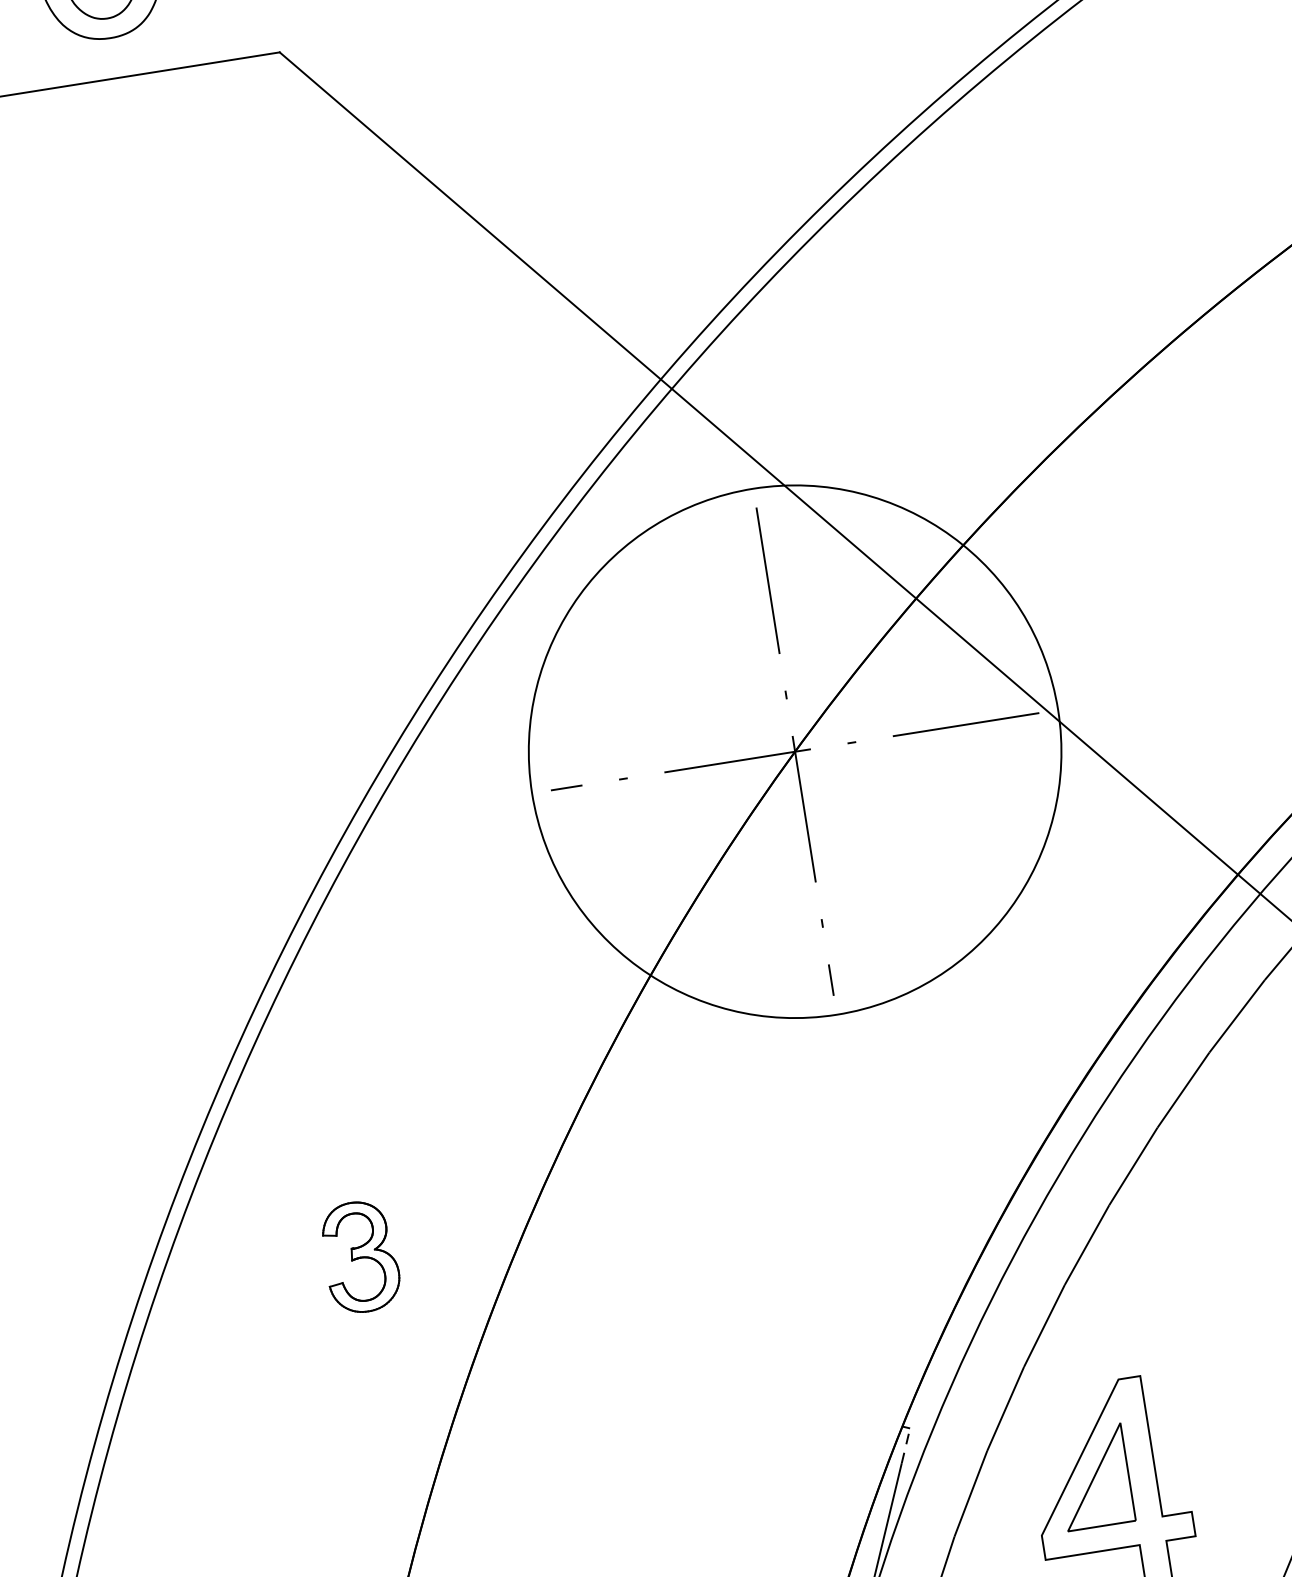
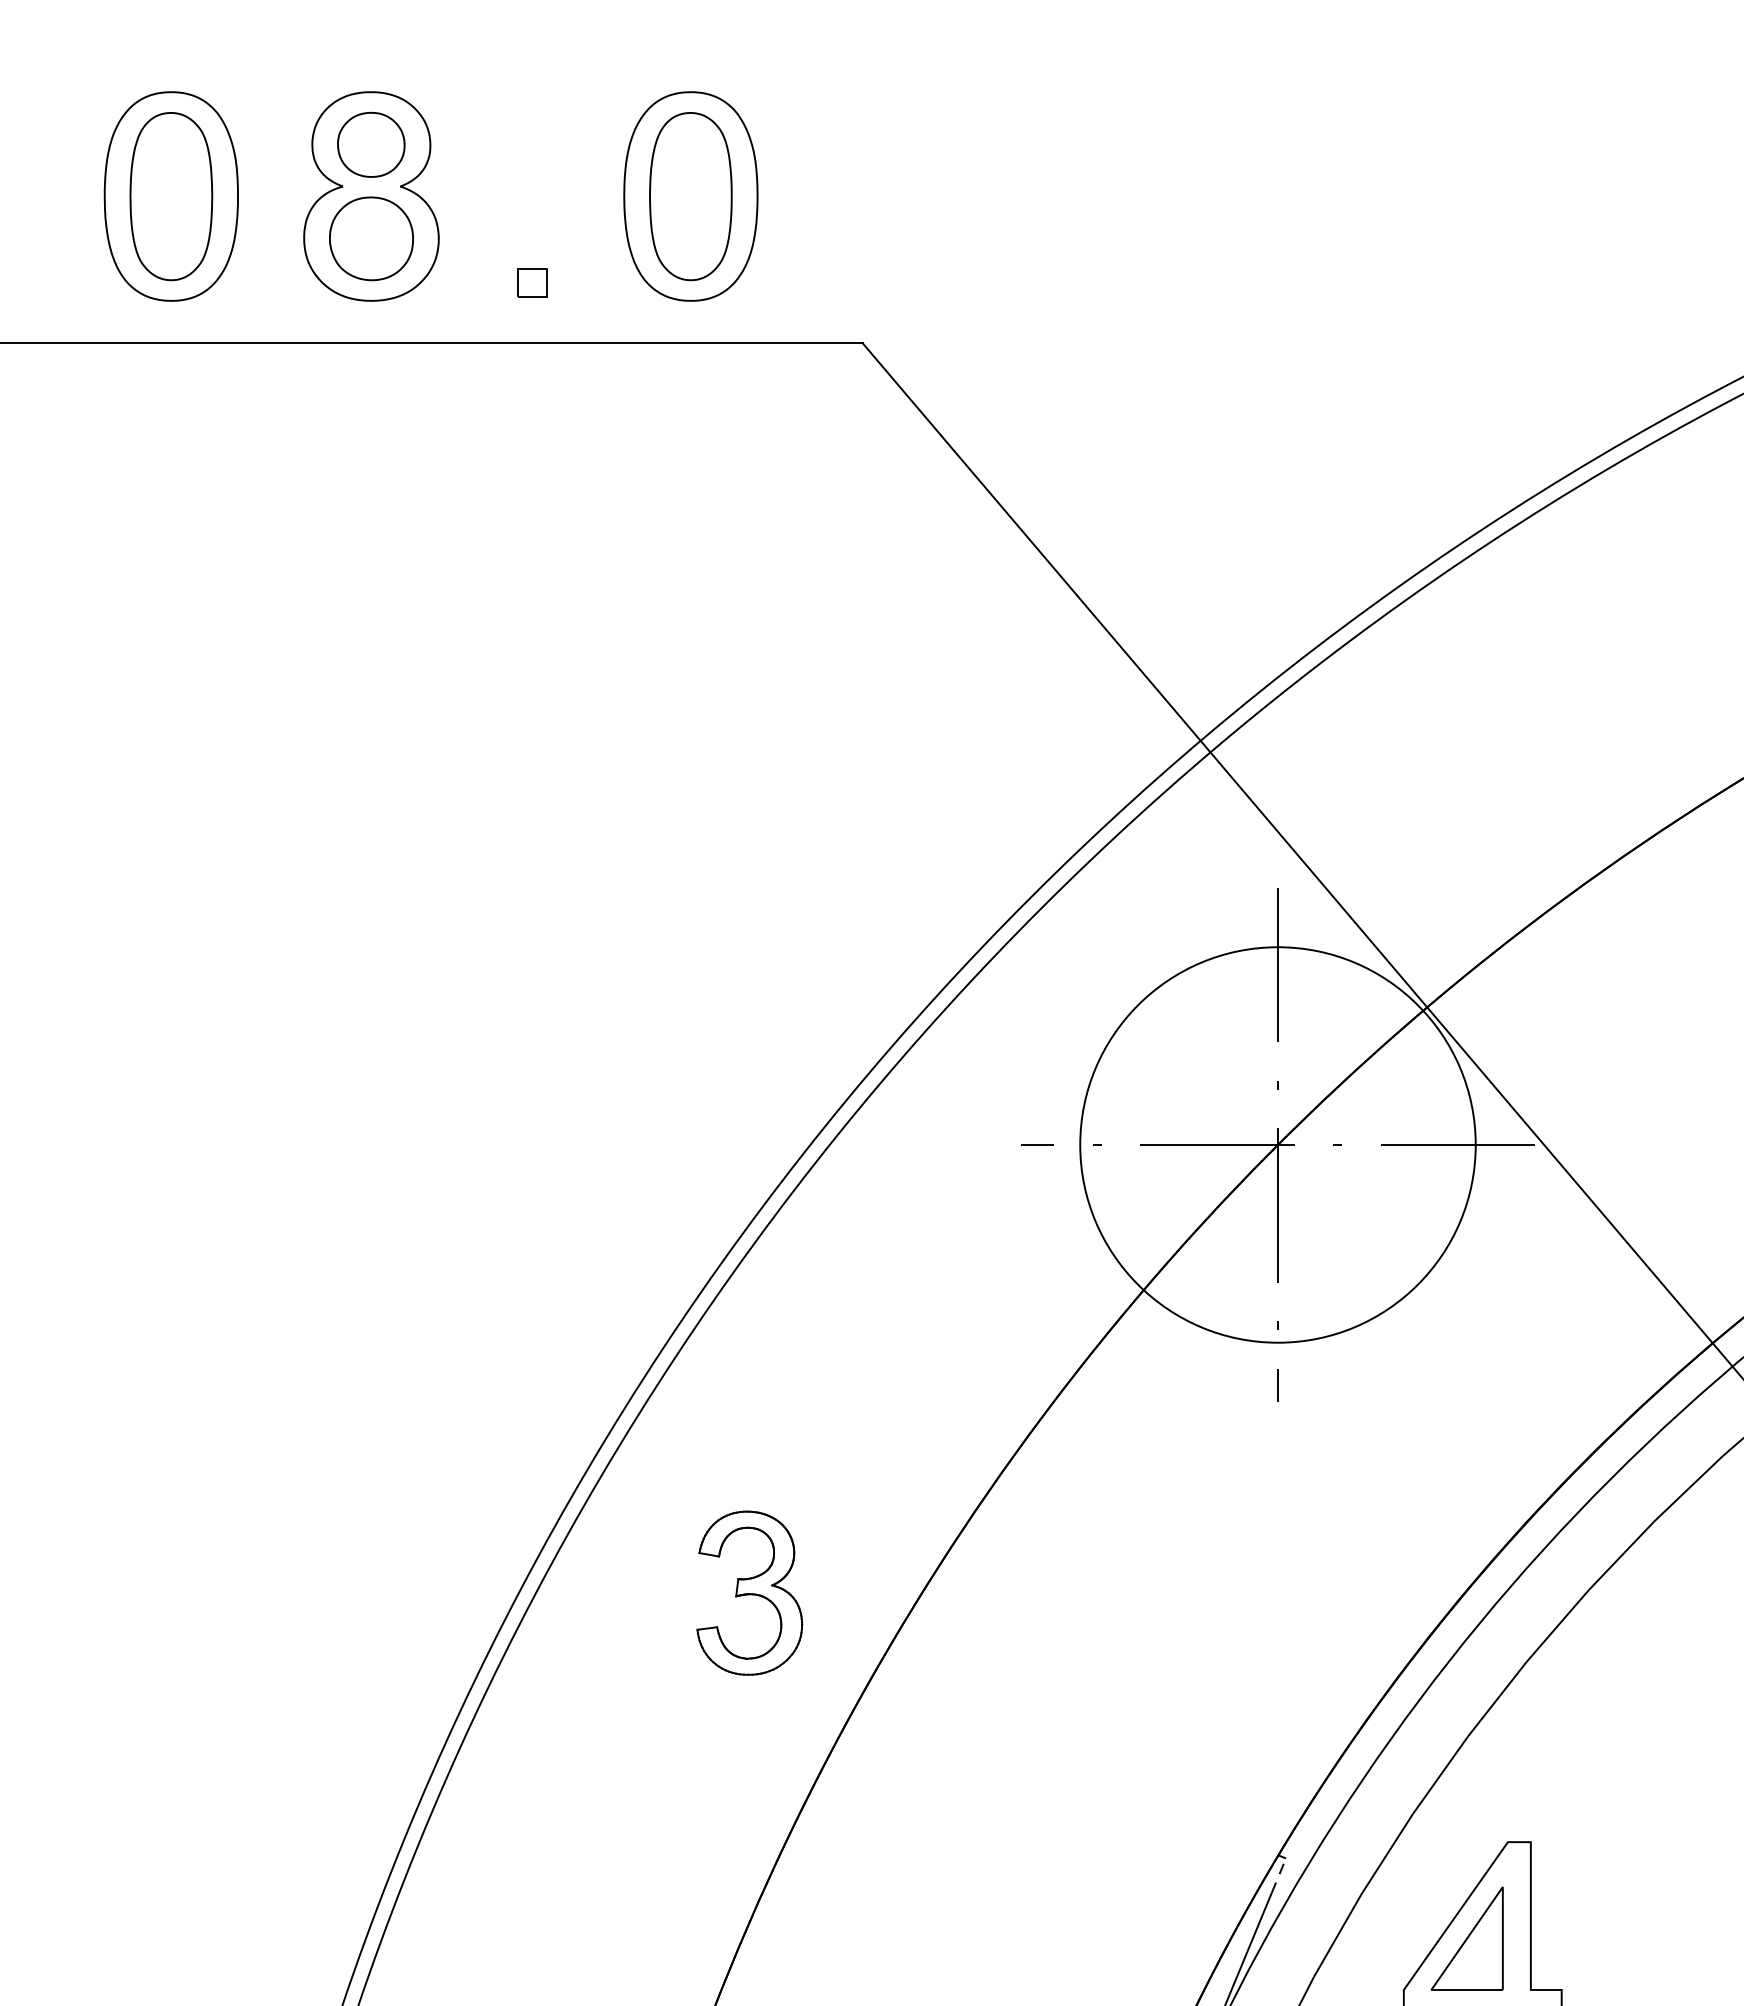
circle: (794, 751) -> (1277, 1144), size x0.71
part: (360, 1256) -> (749, 1592), size x1.43

